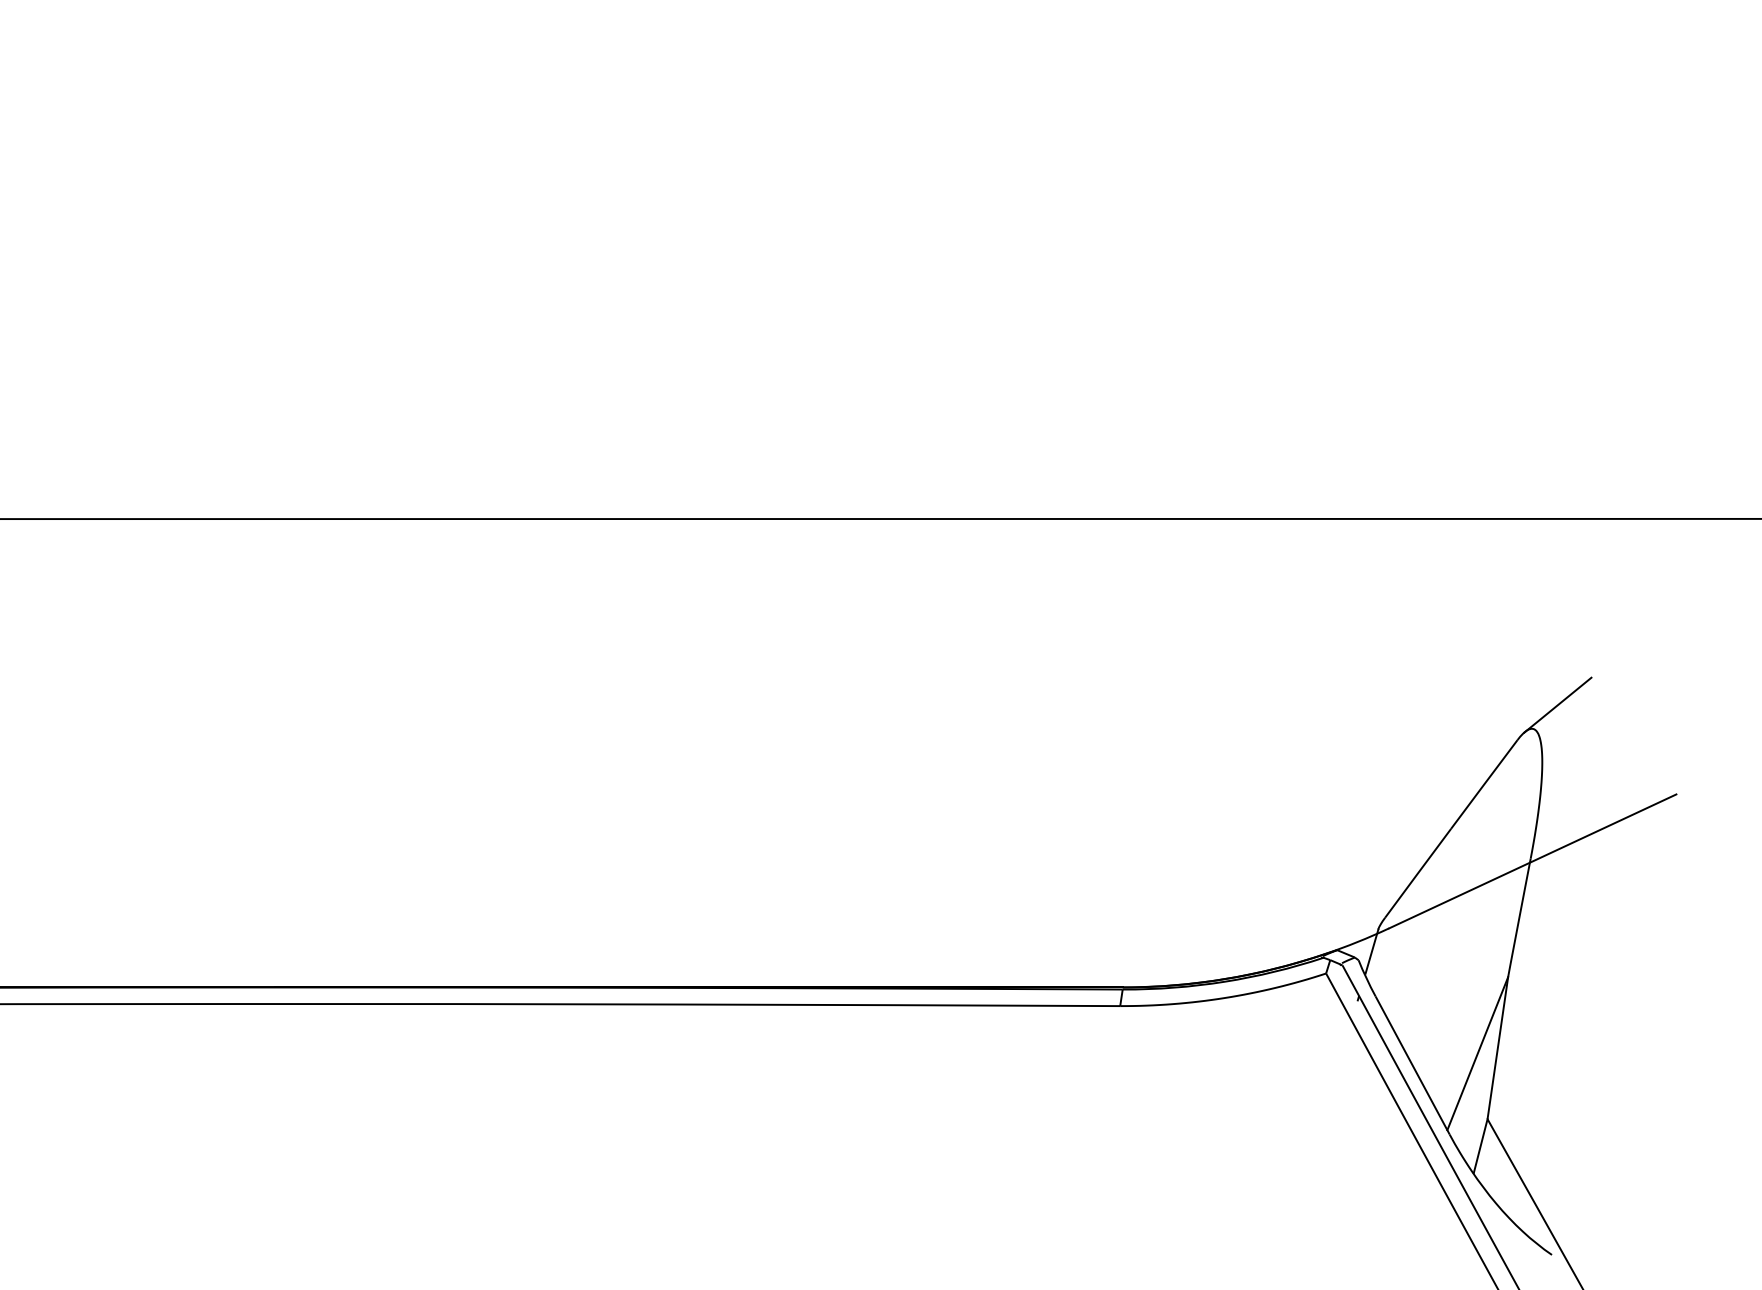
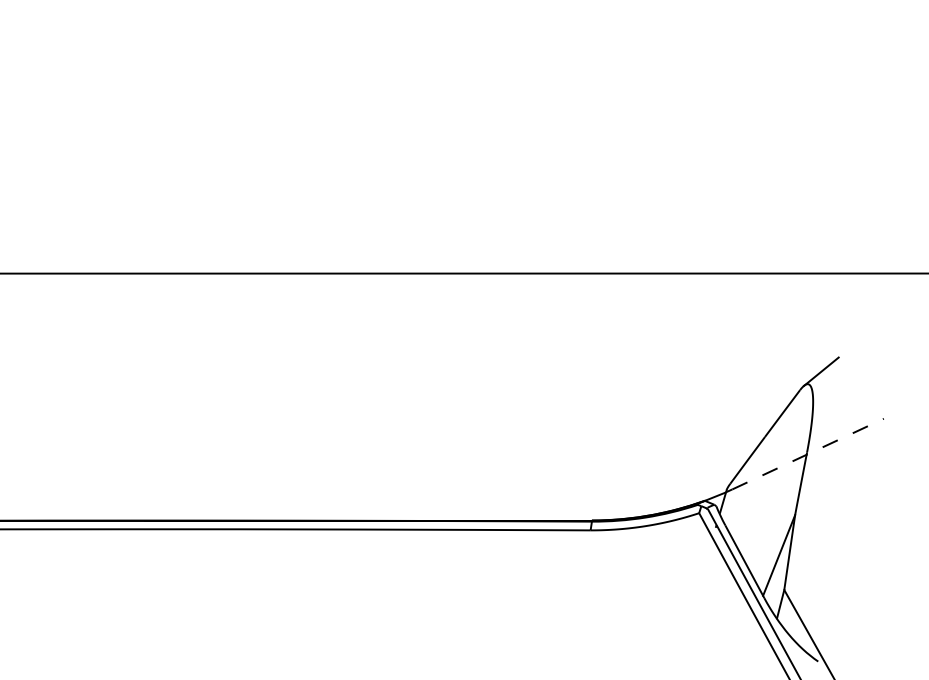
line: (1533, 862) -> (808, 454), solid -> dashed

